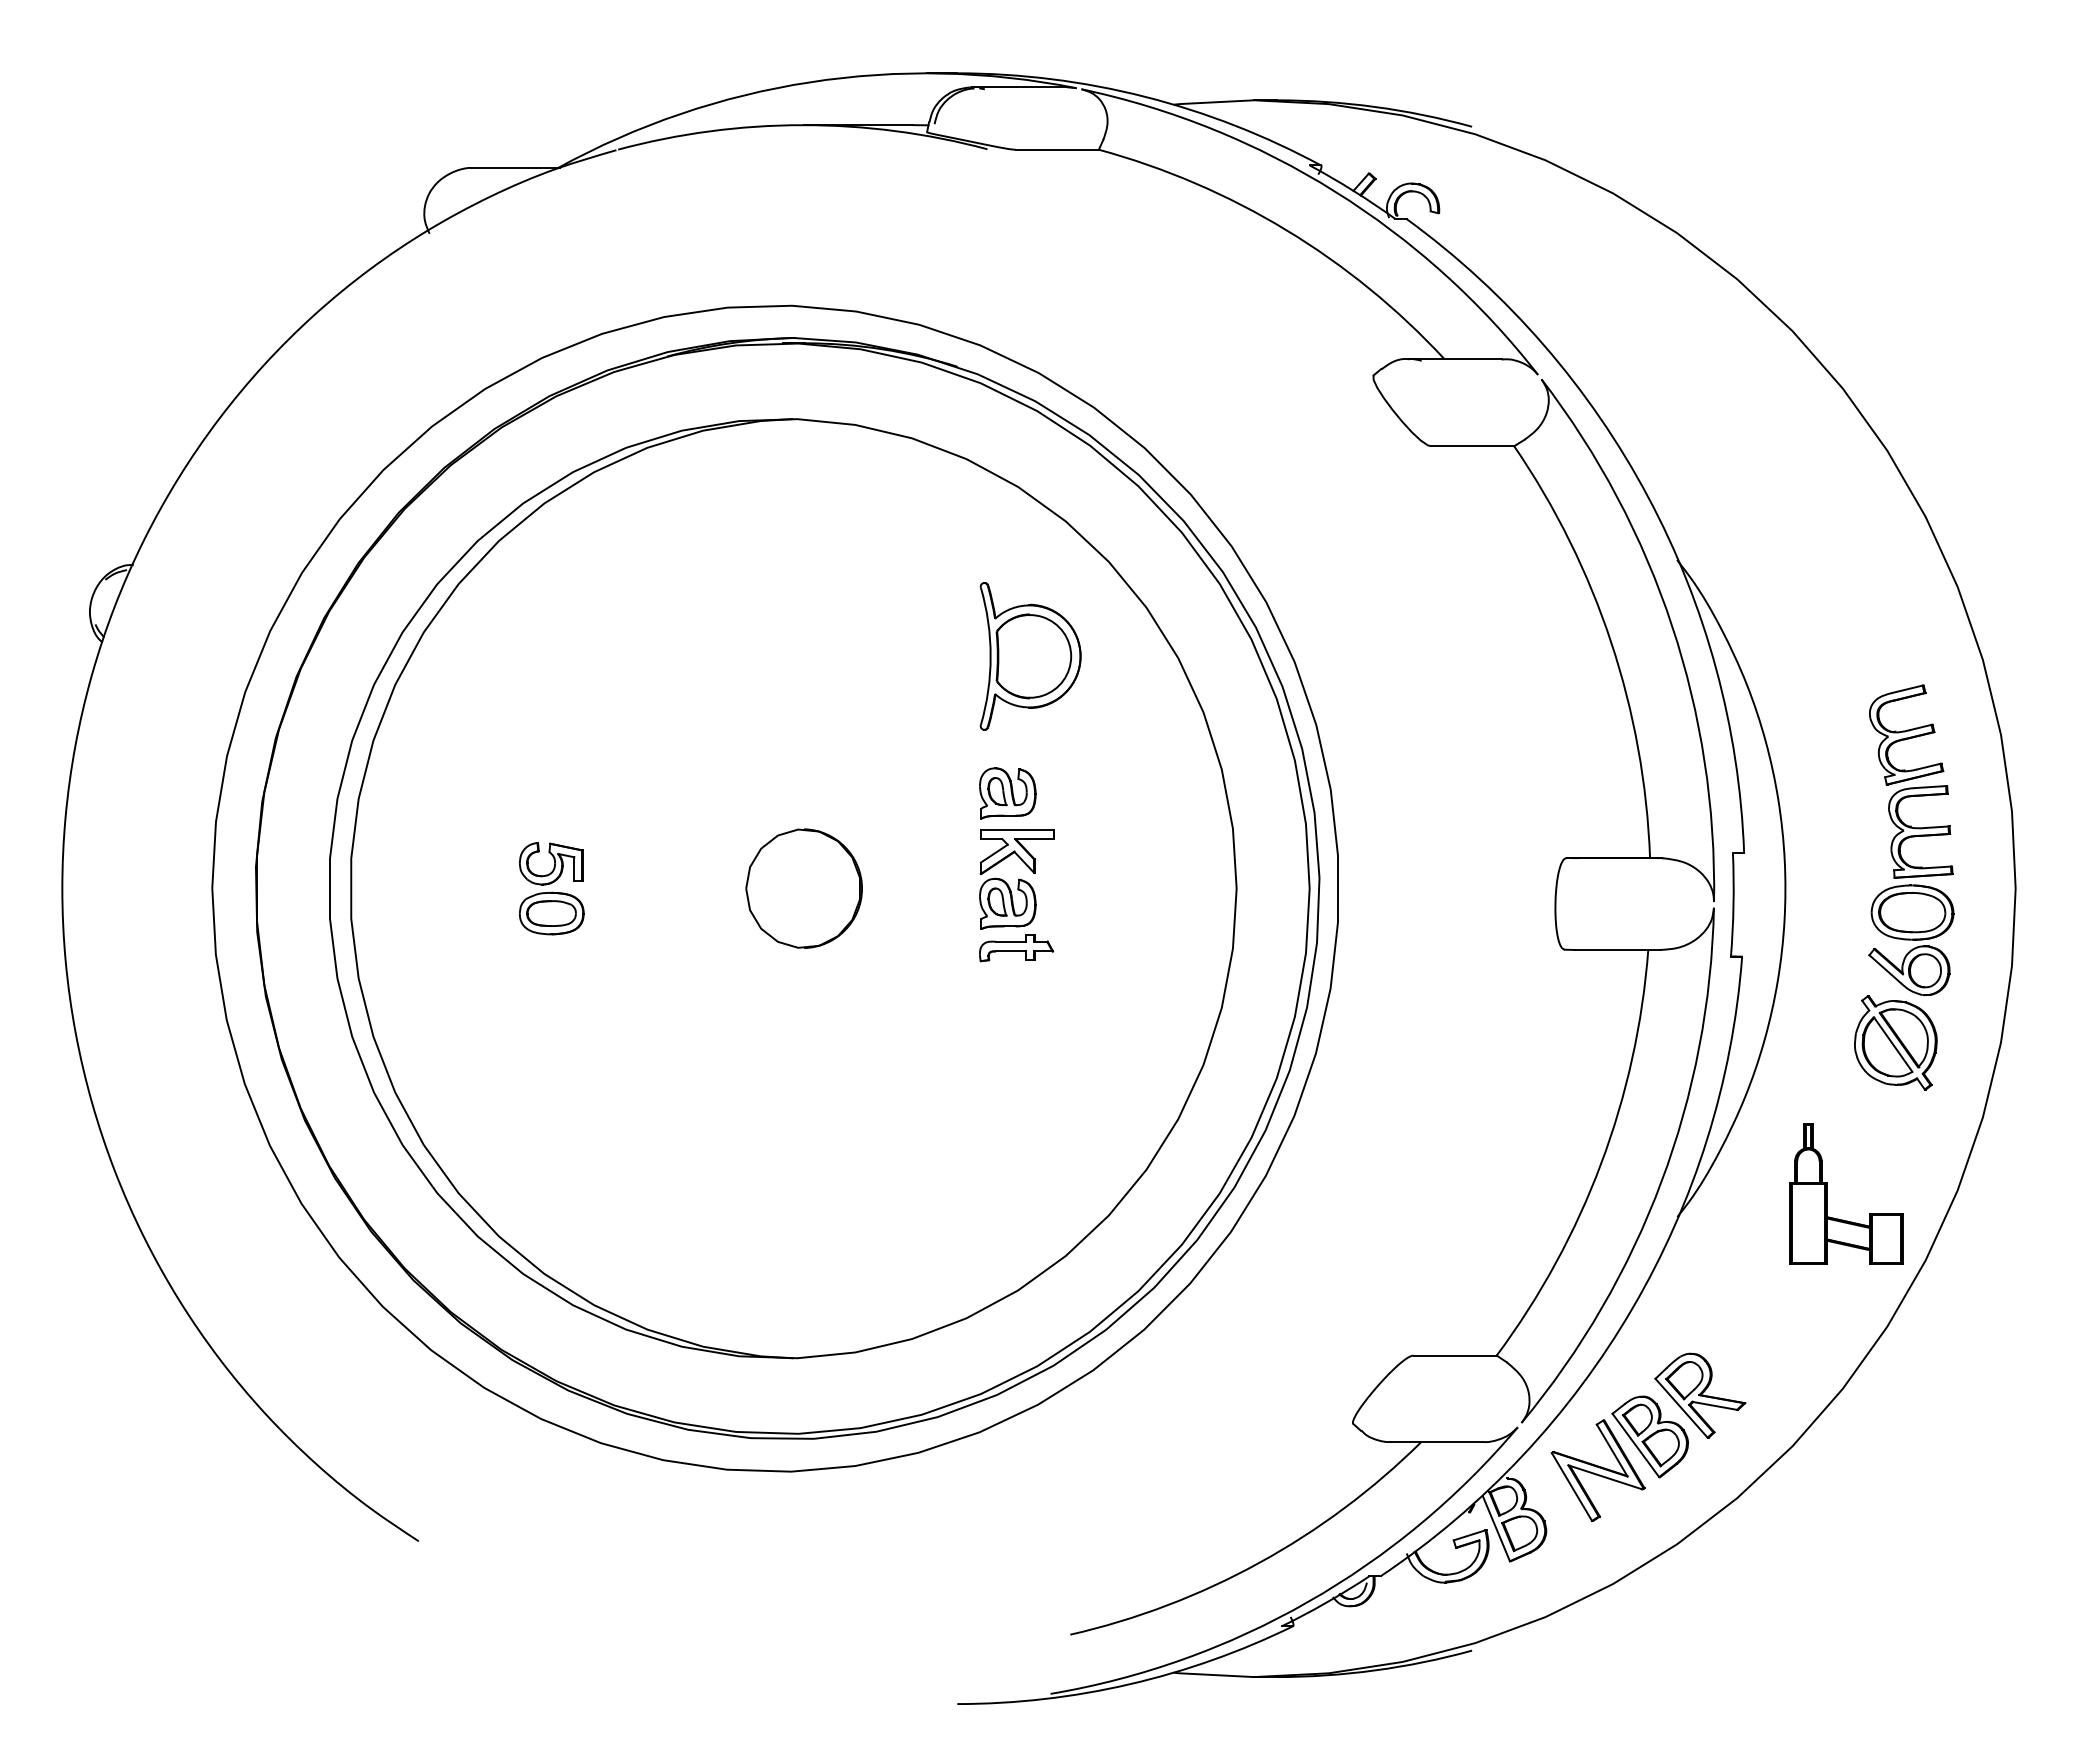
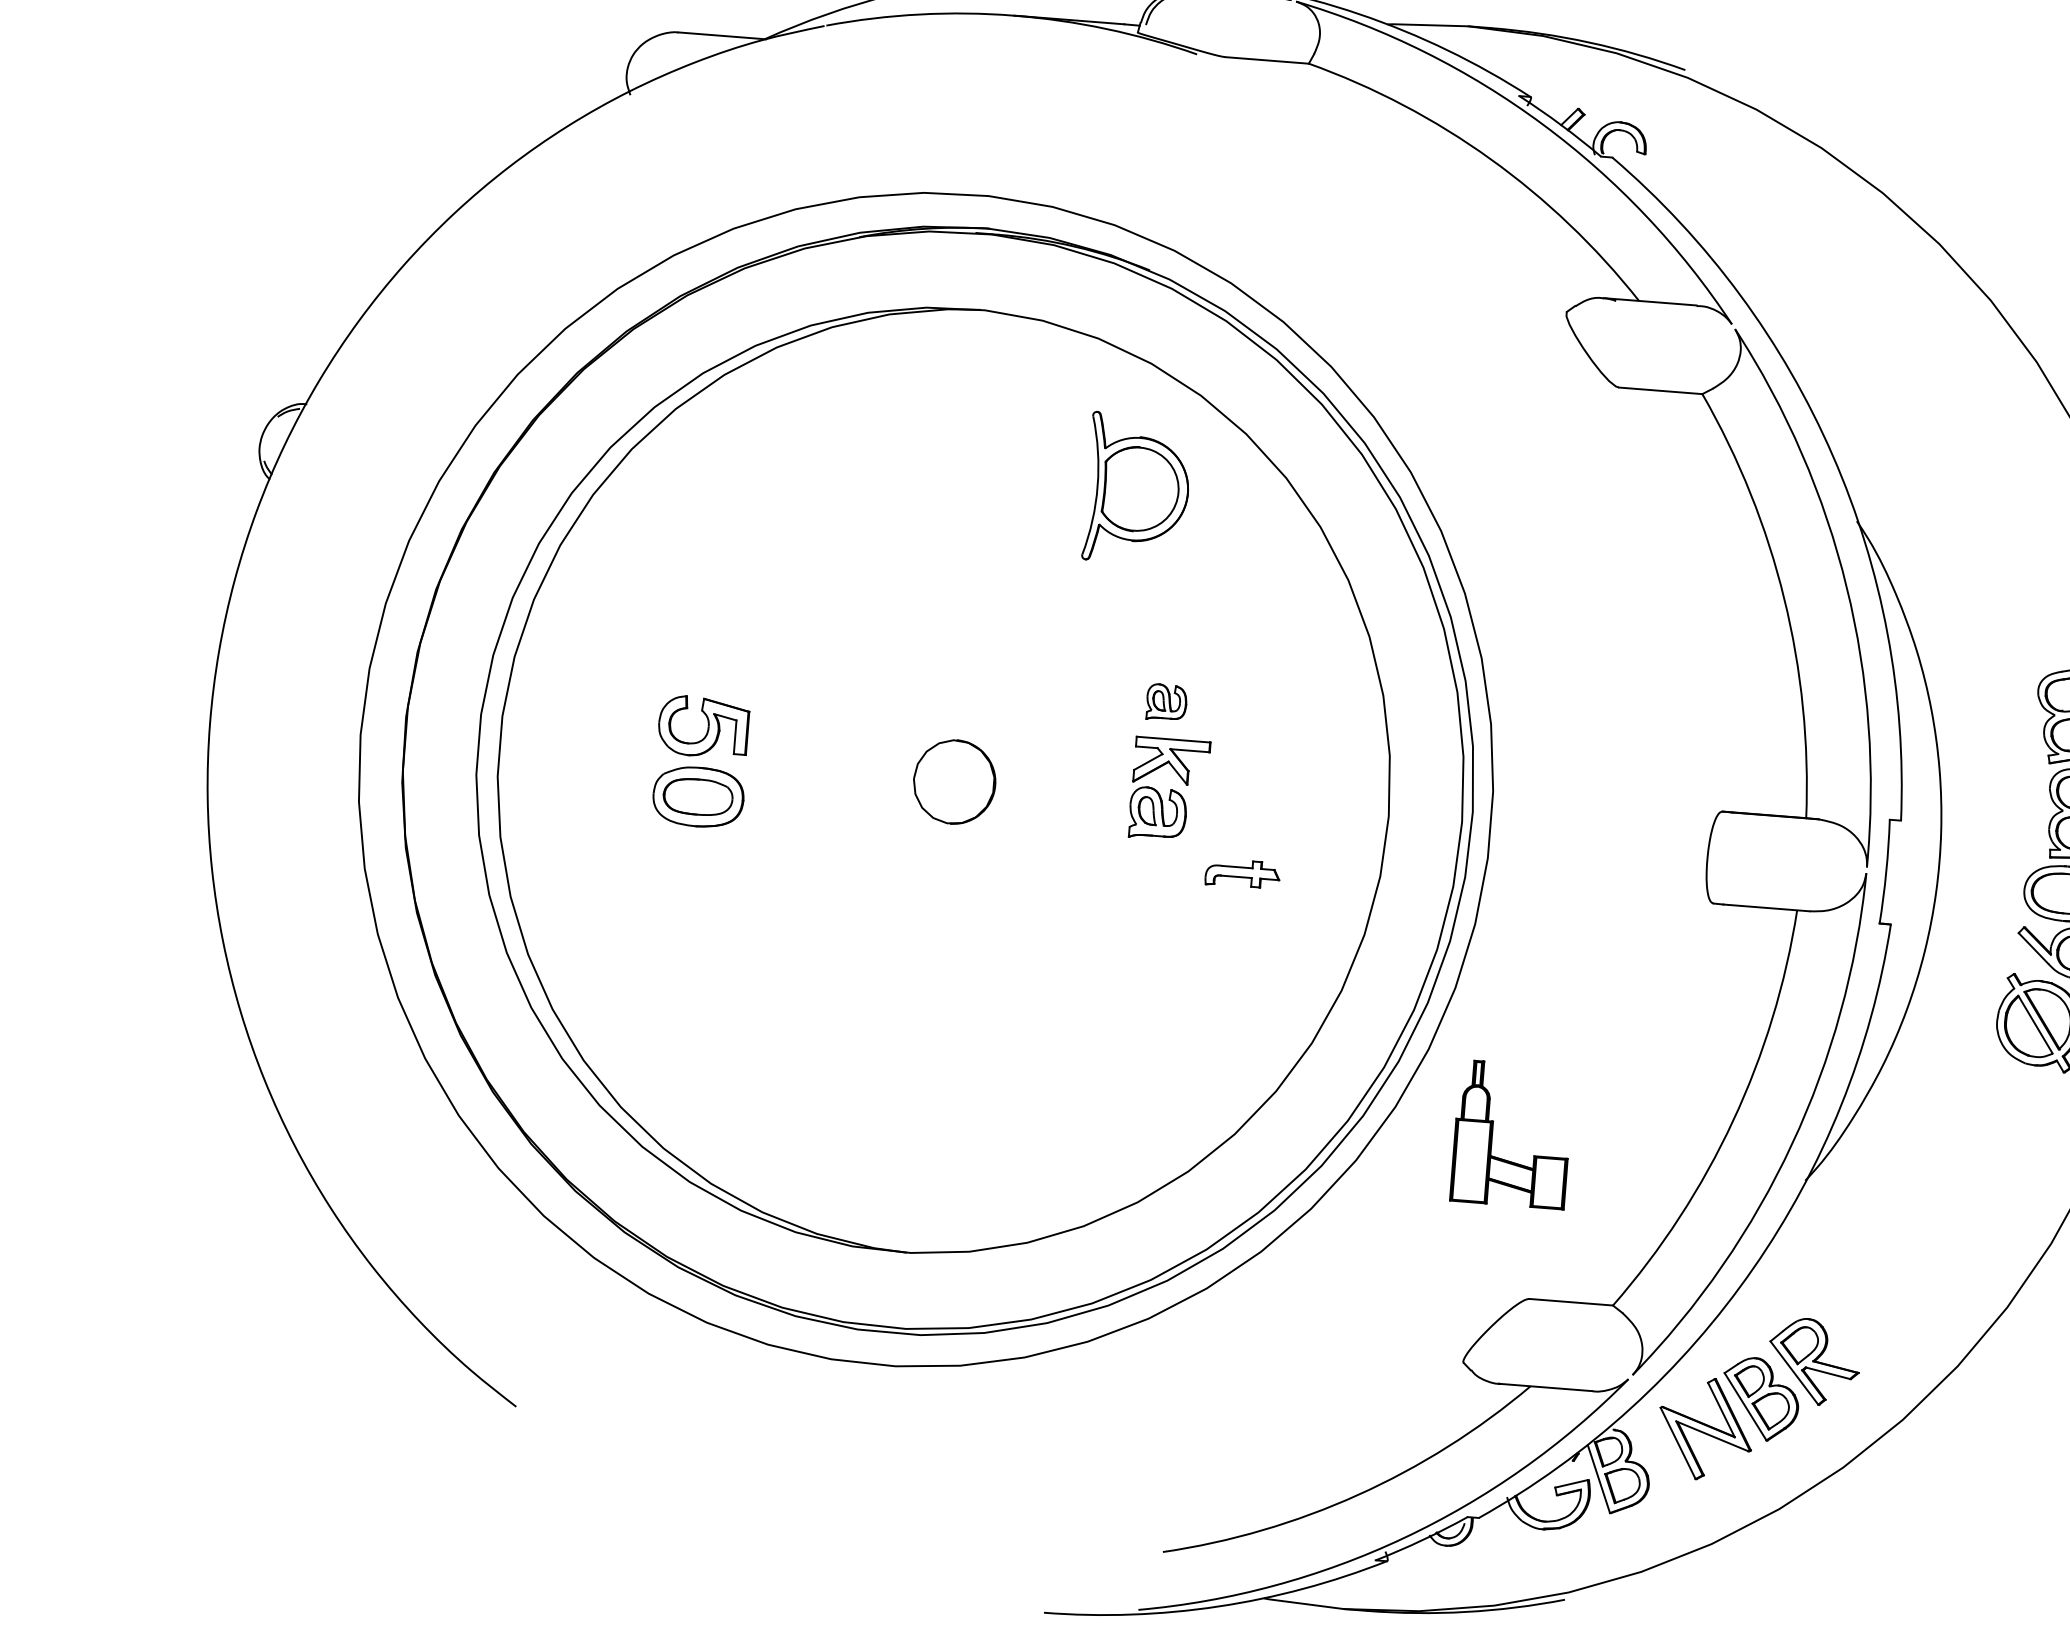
part: (1030, 656) -> (1137, 489), moved
part: (1007, 793) -> (1166, 702), size x0.7
part: (551, 888) -> (701, 762), size x1.4
part: (803, 888) -> (954, 781), size x0.7
part: (1016, 948) -> (1242, 874), moved
part: (1827, 1193) -> (1493, 1132), moved

